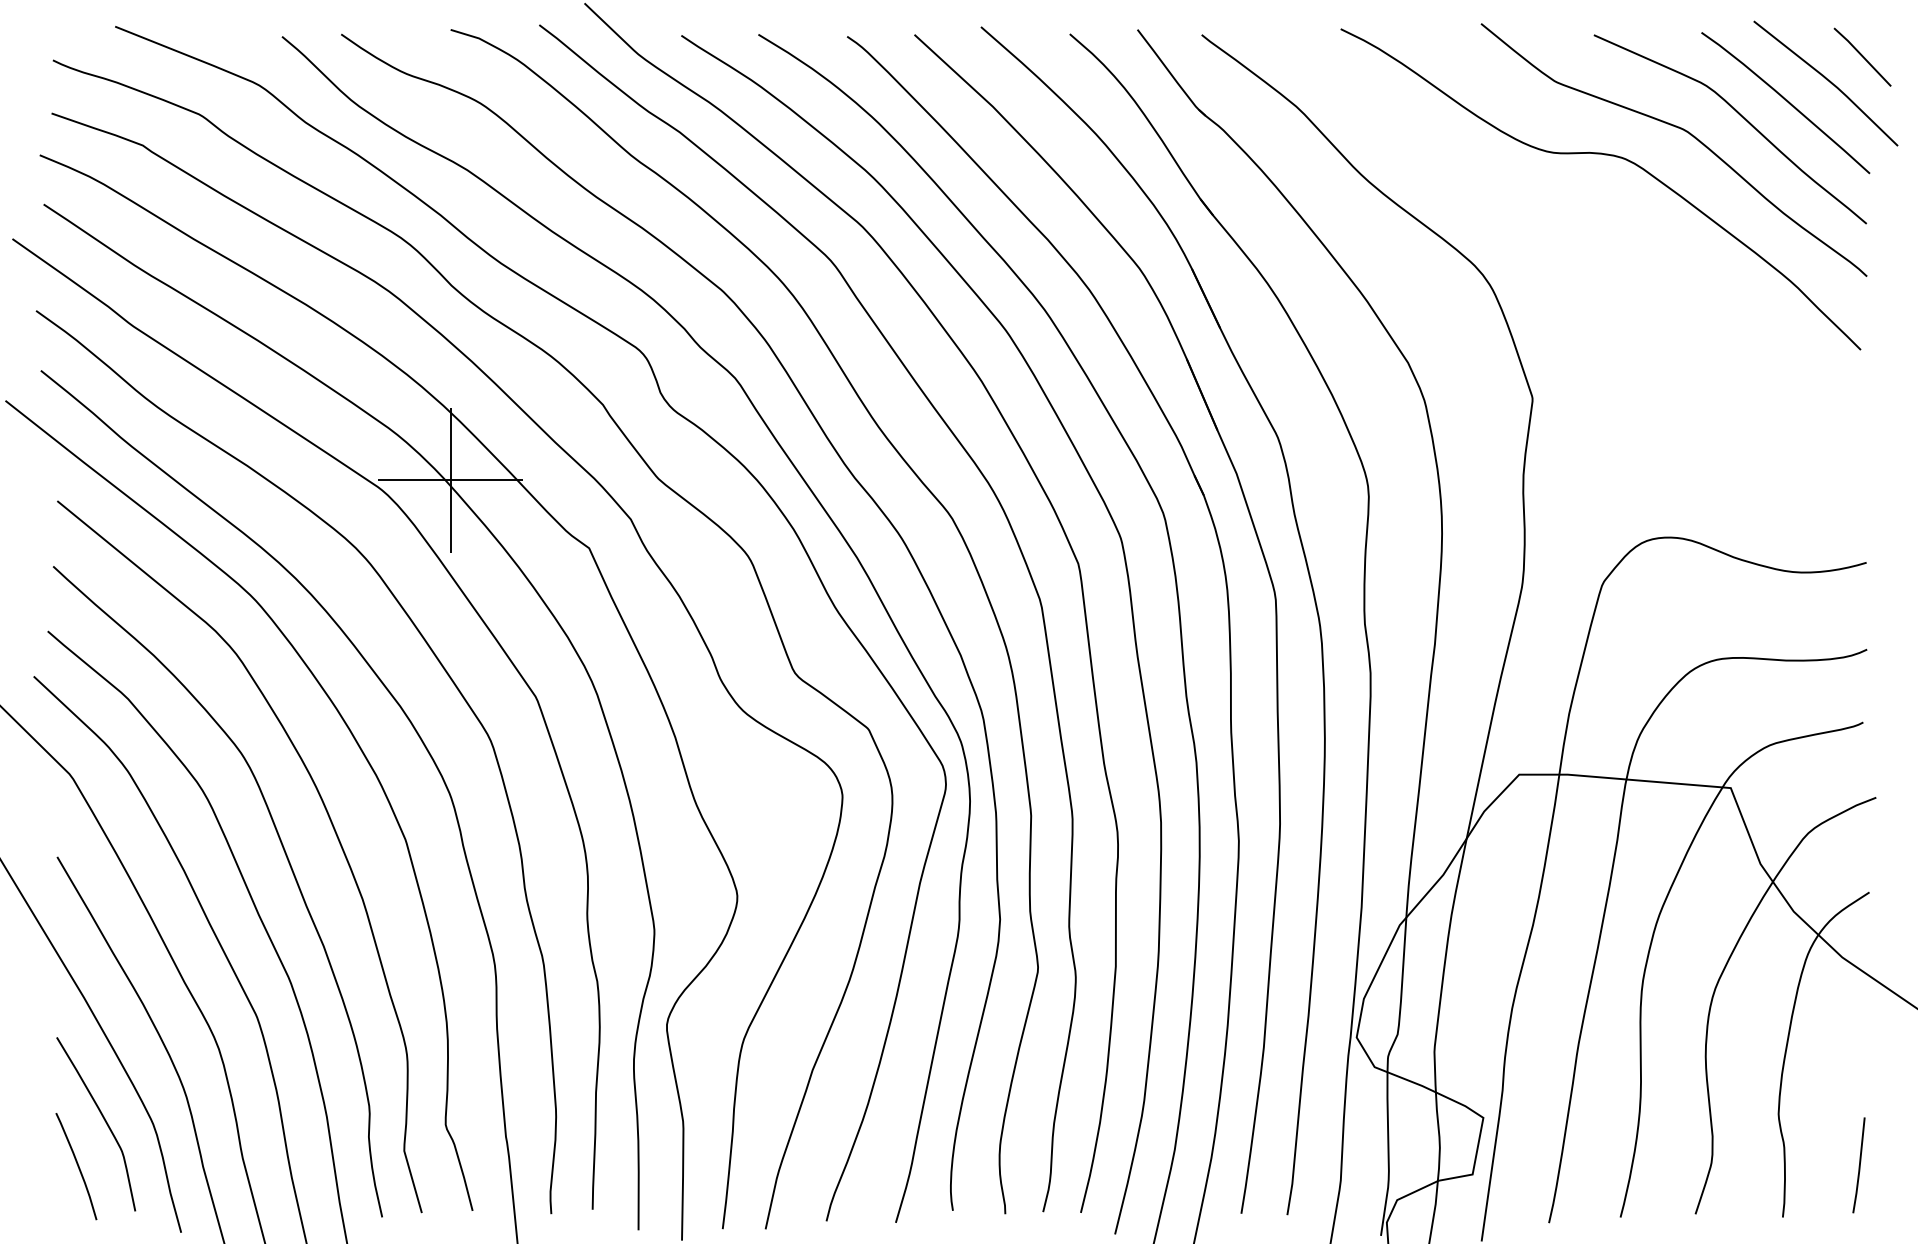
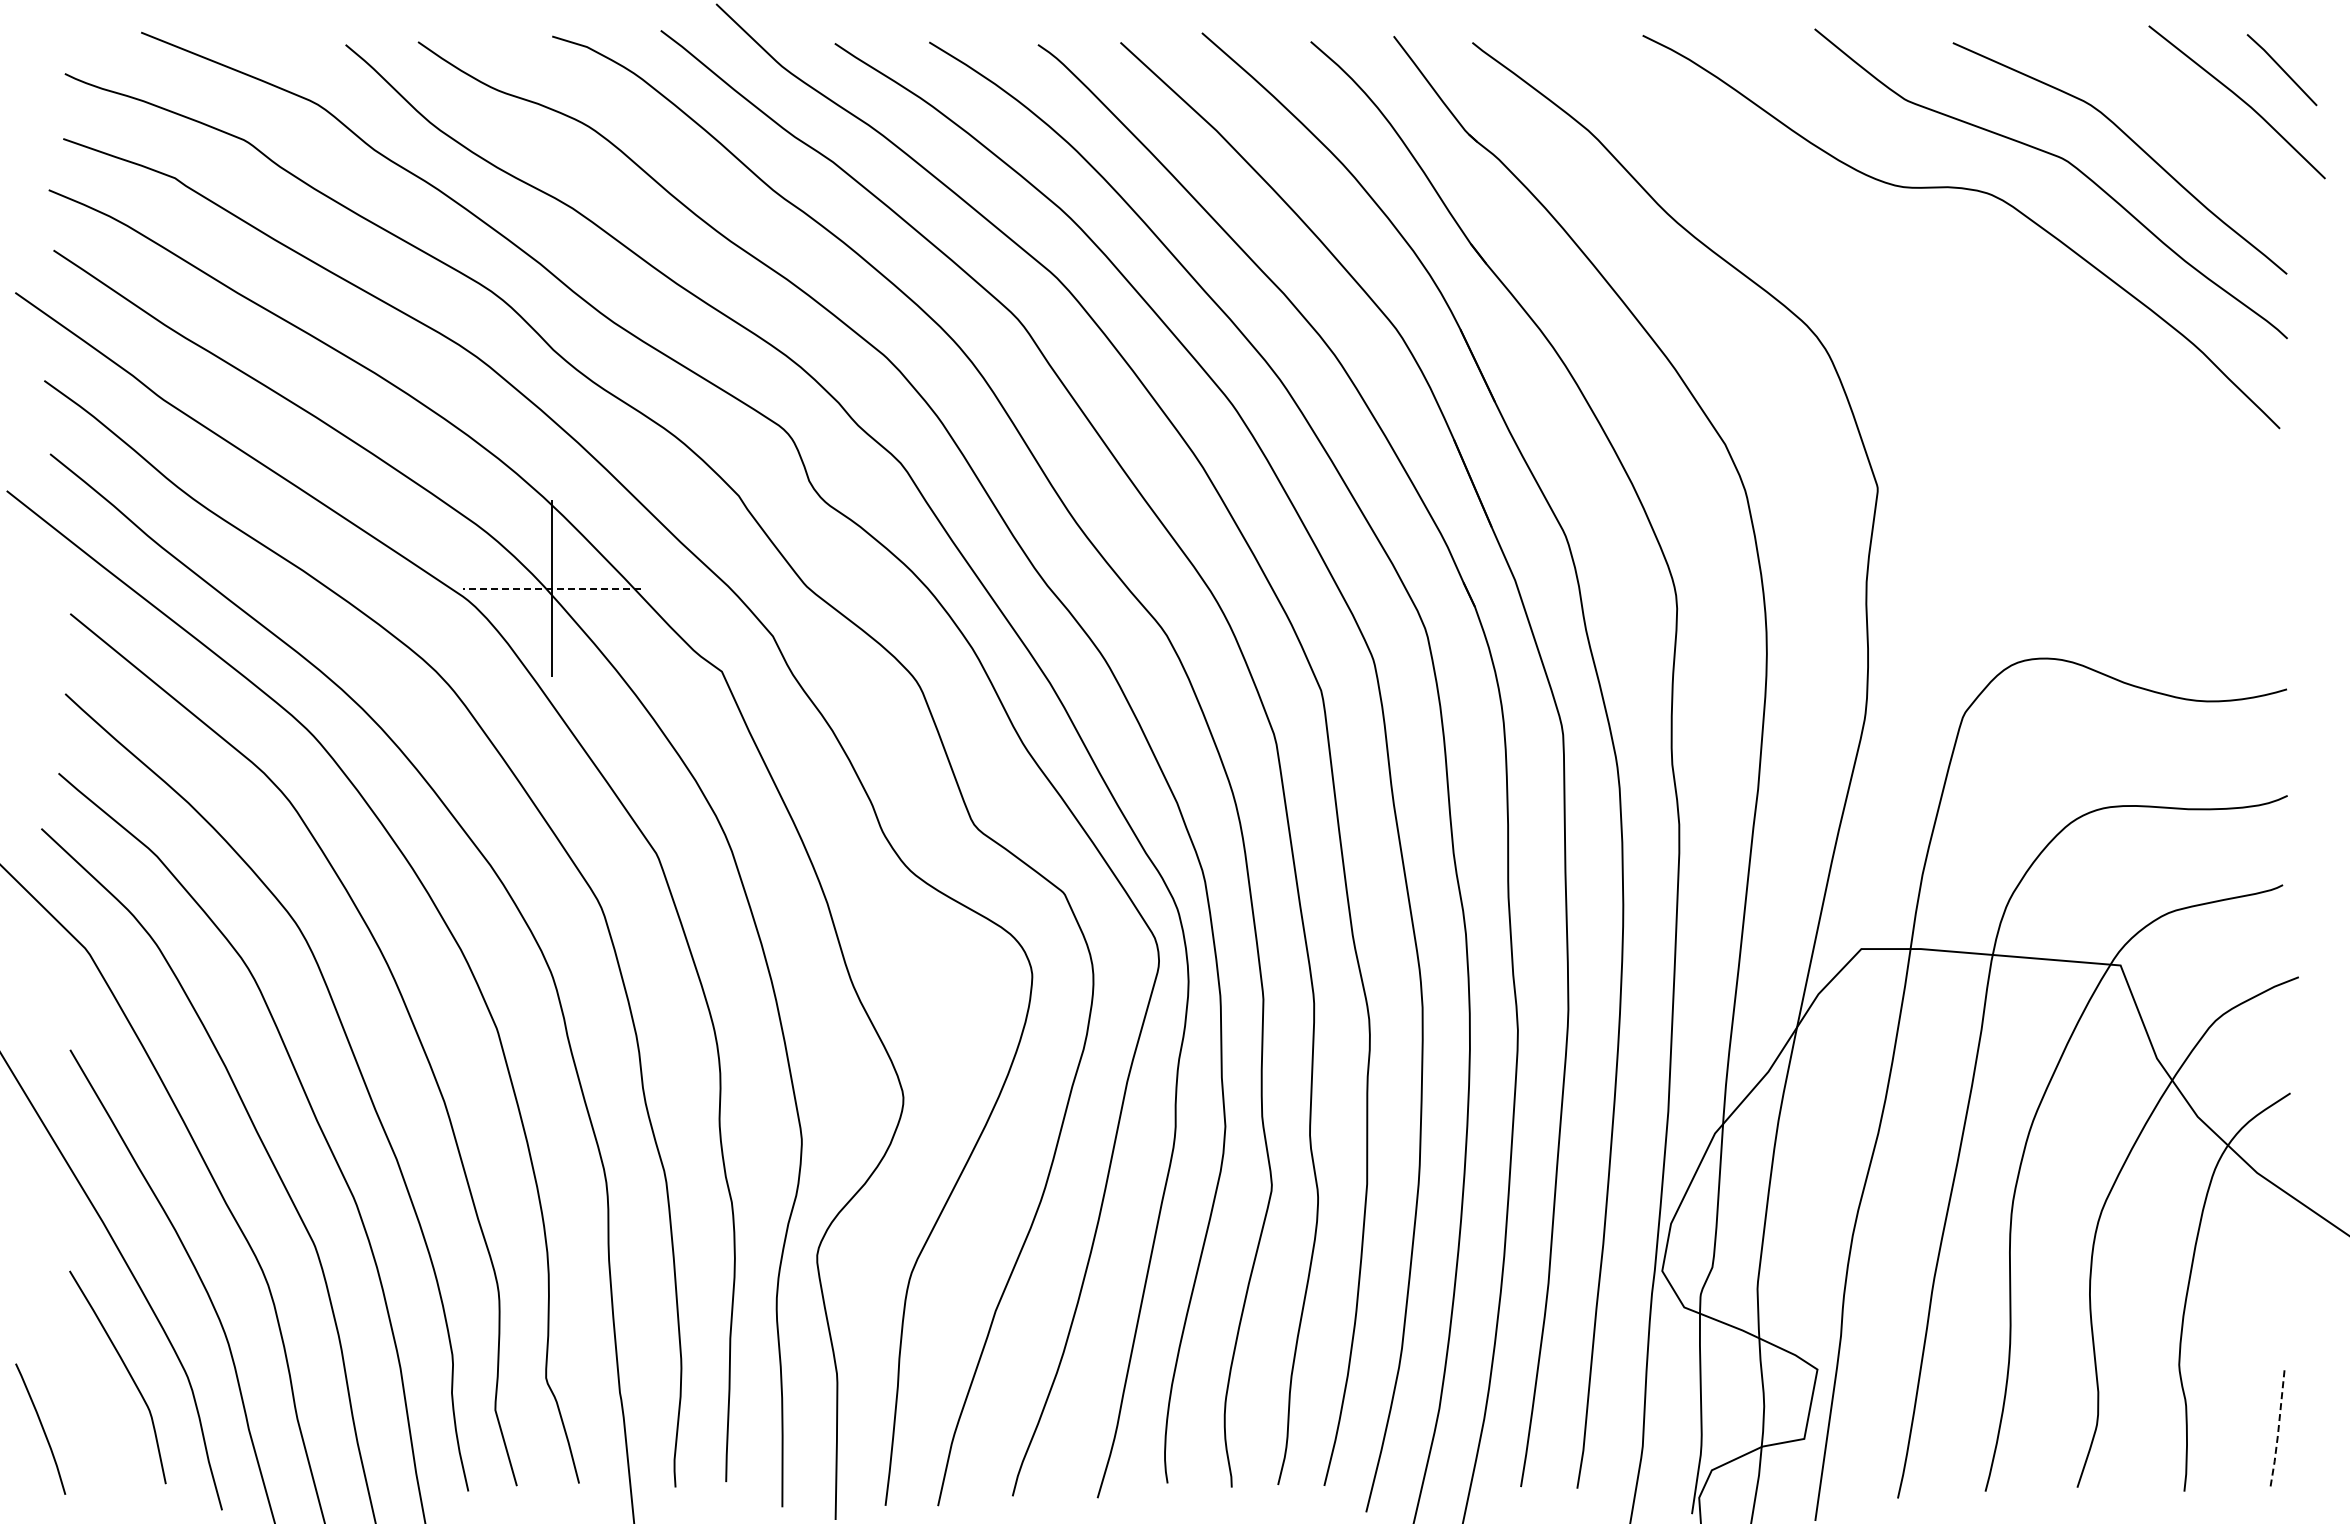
curve: (1787, 101) -> (2189, 124), removed
line: (450, 480) -> (552, 588), solid -> dashed
curve: (77, 1165) -> (41, 1427), moved
line: (1859, 1165) -> (2278, 1428), solid -> dashed

